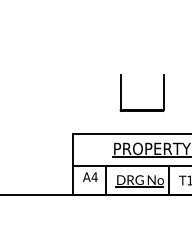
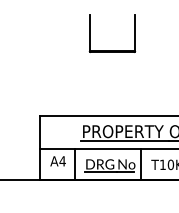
part: (141, 109) -> (111, 50), moved

